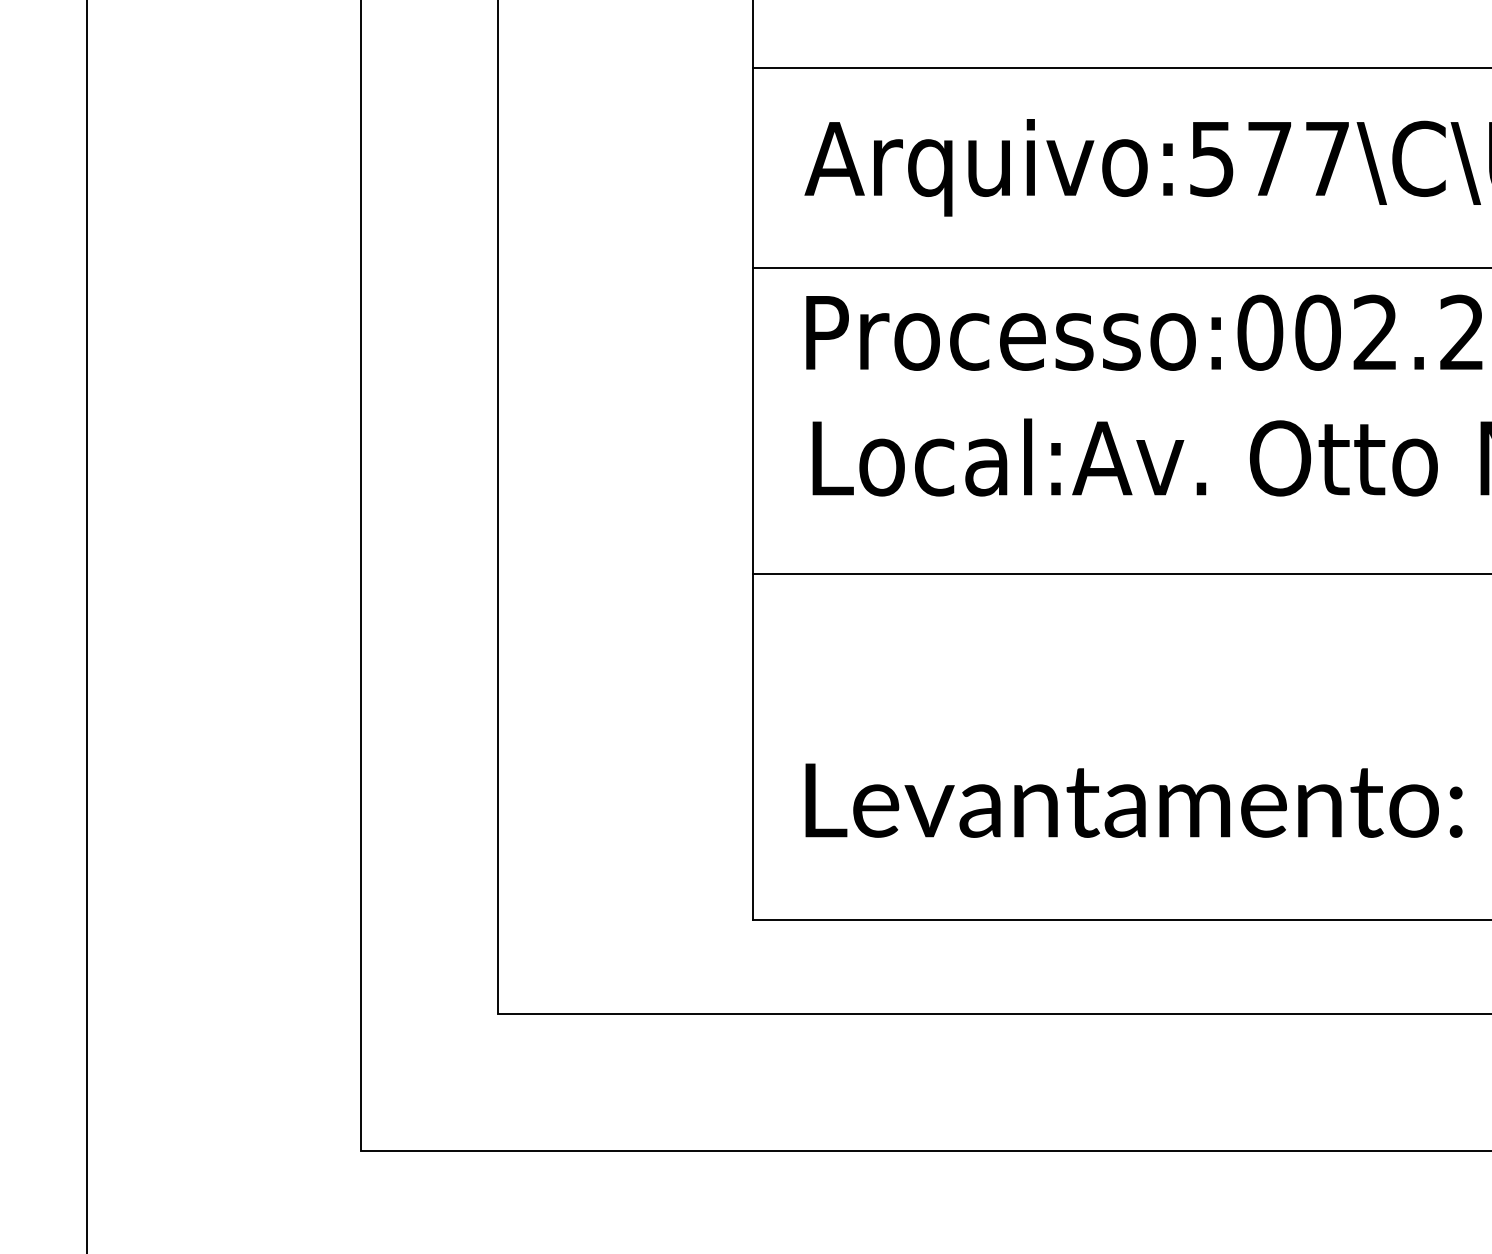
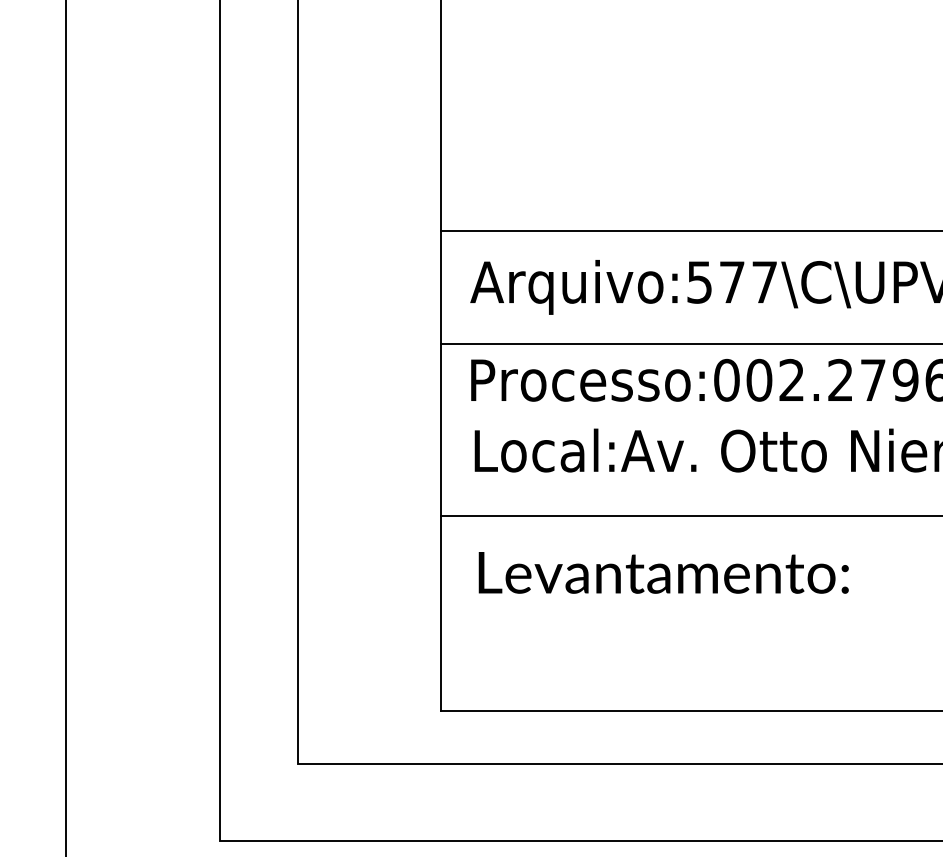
text: (1133, 800) -> (663, 572), moved

